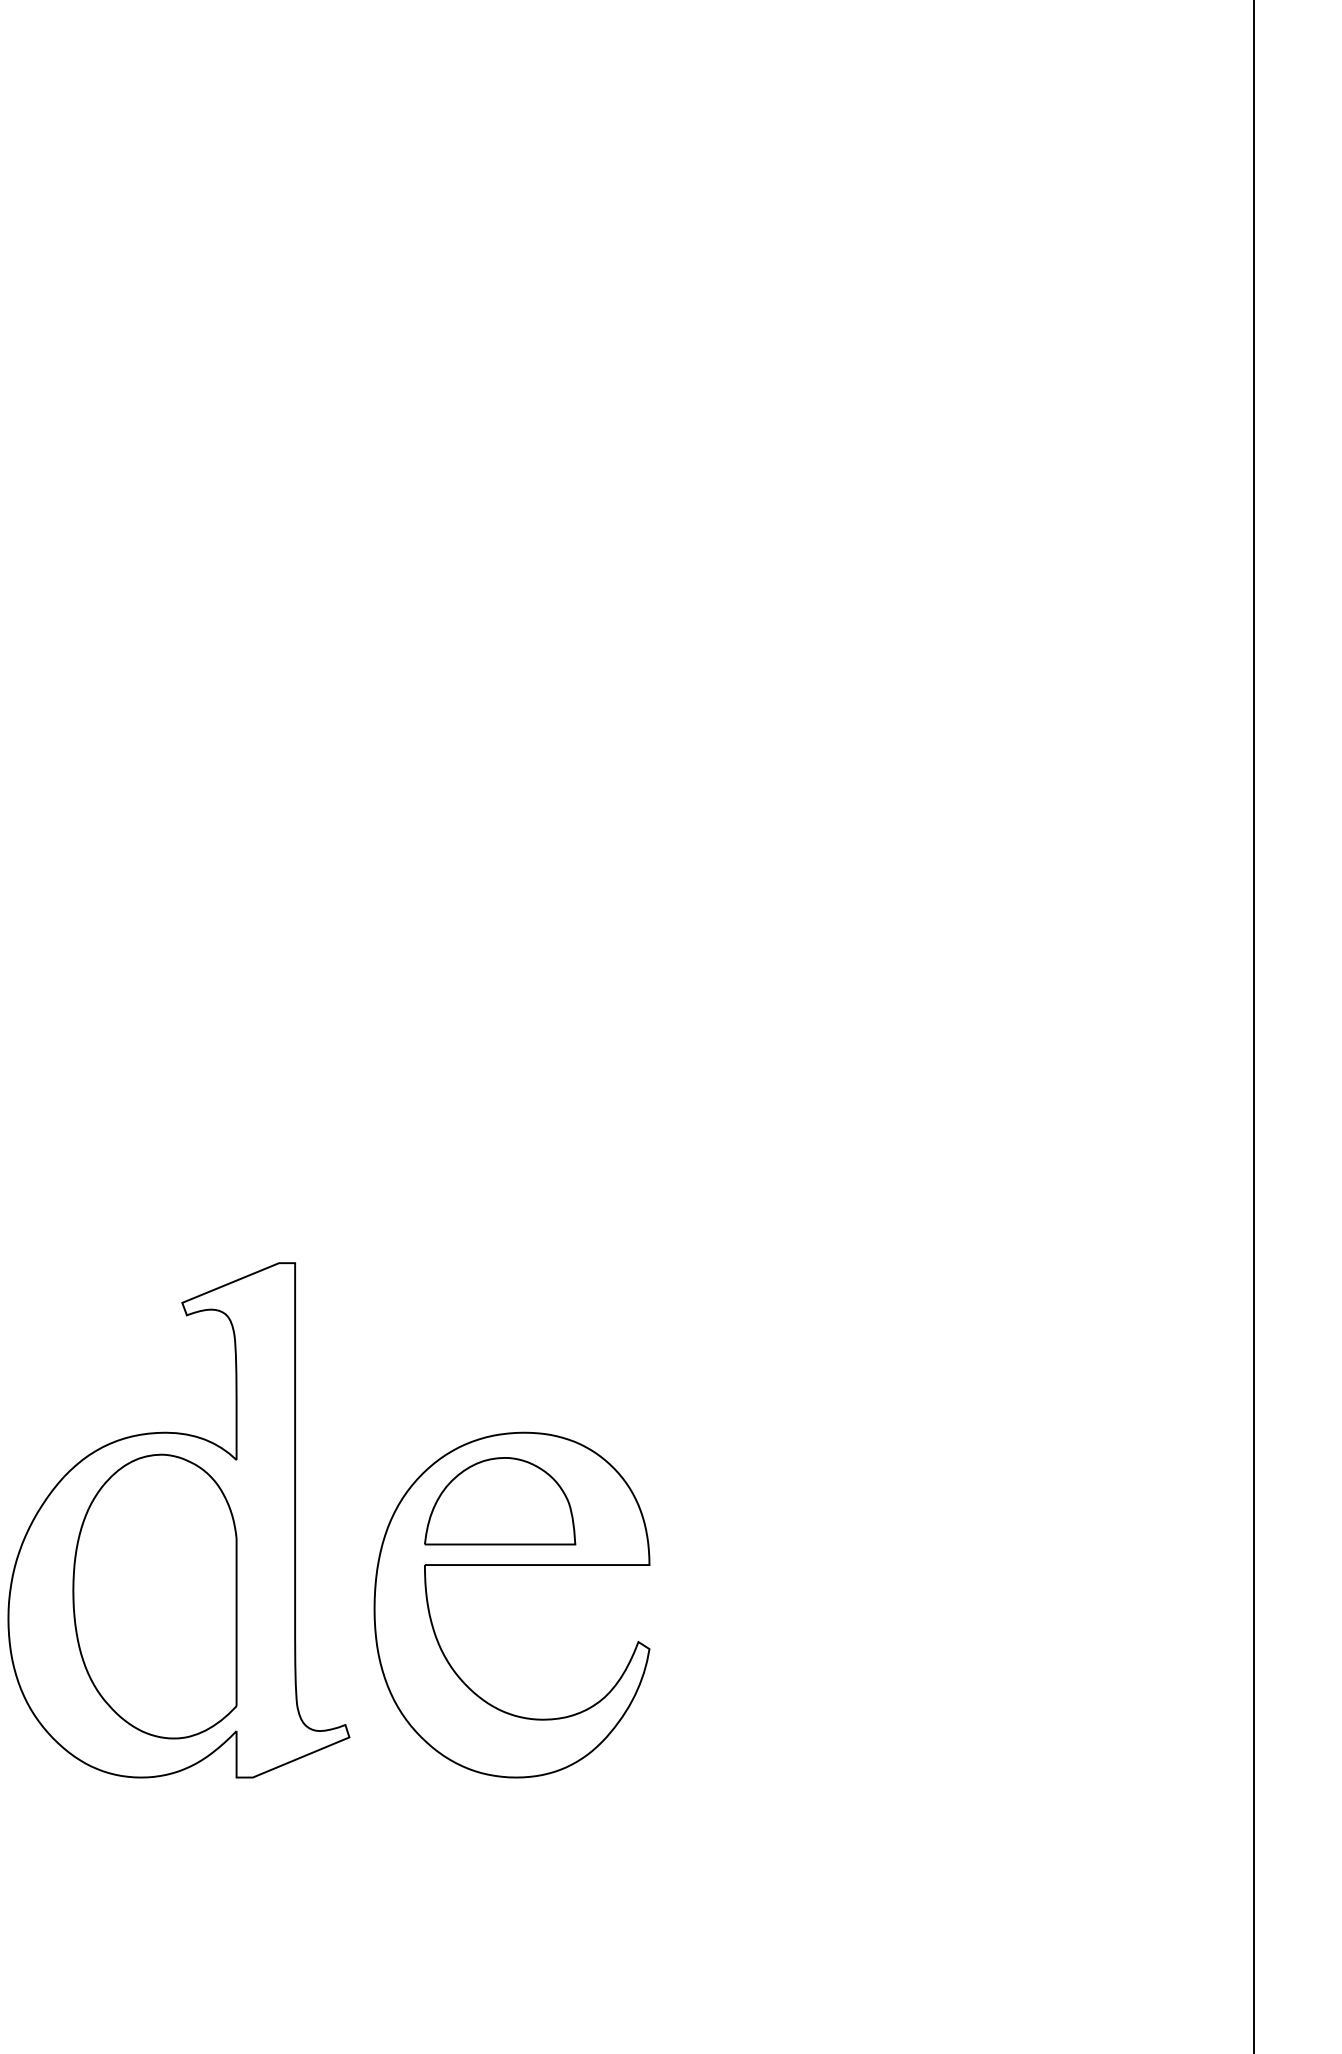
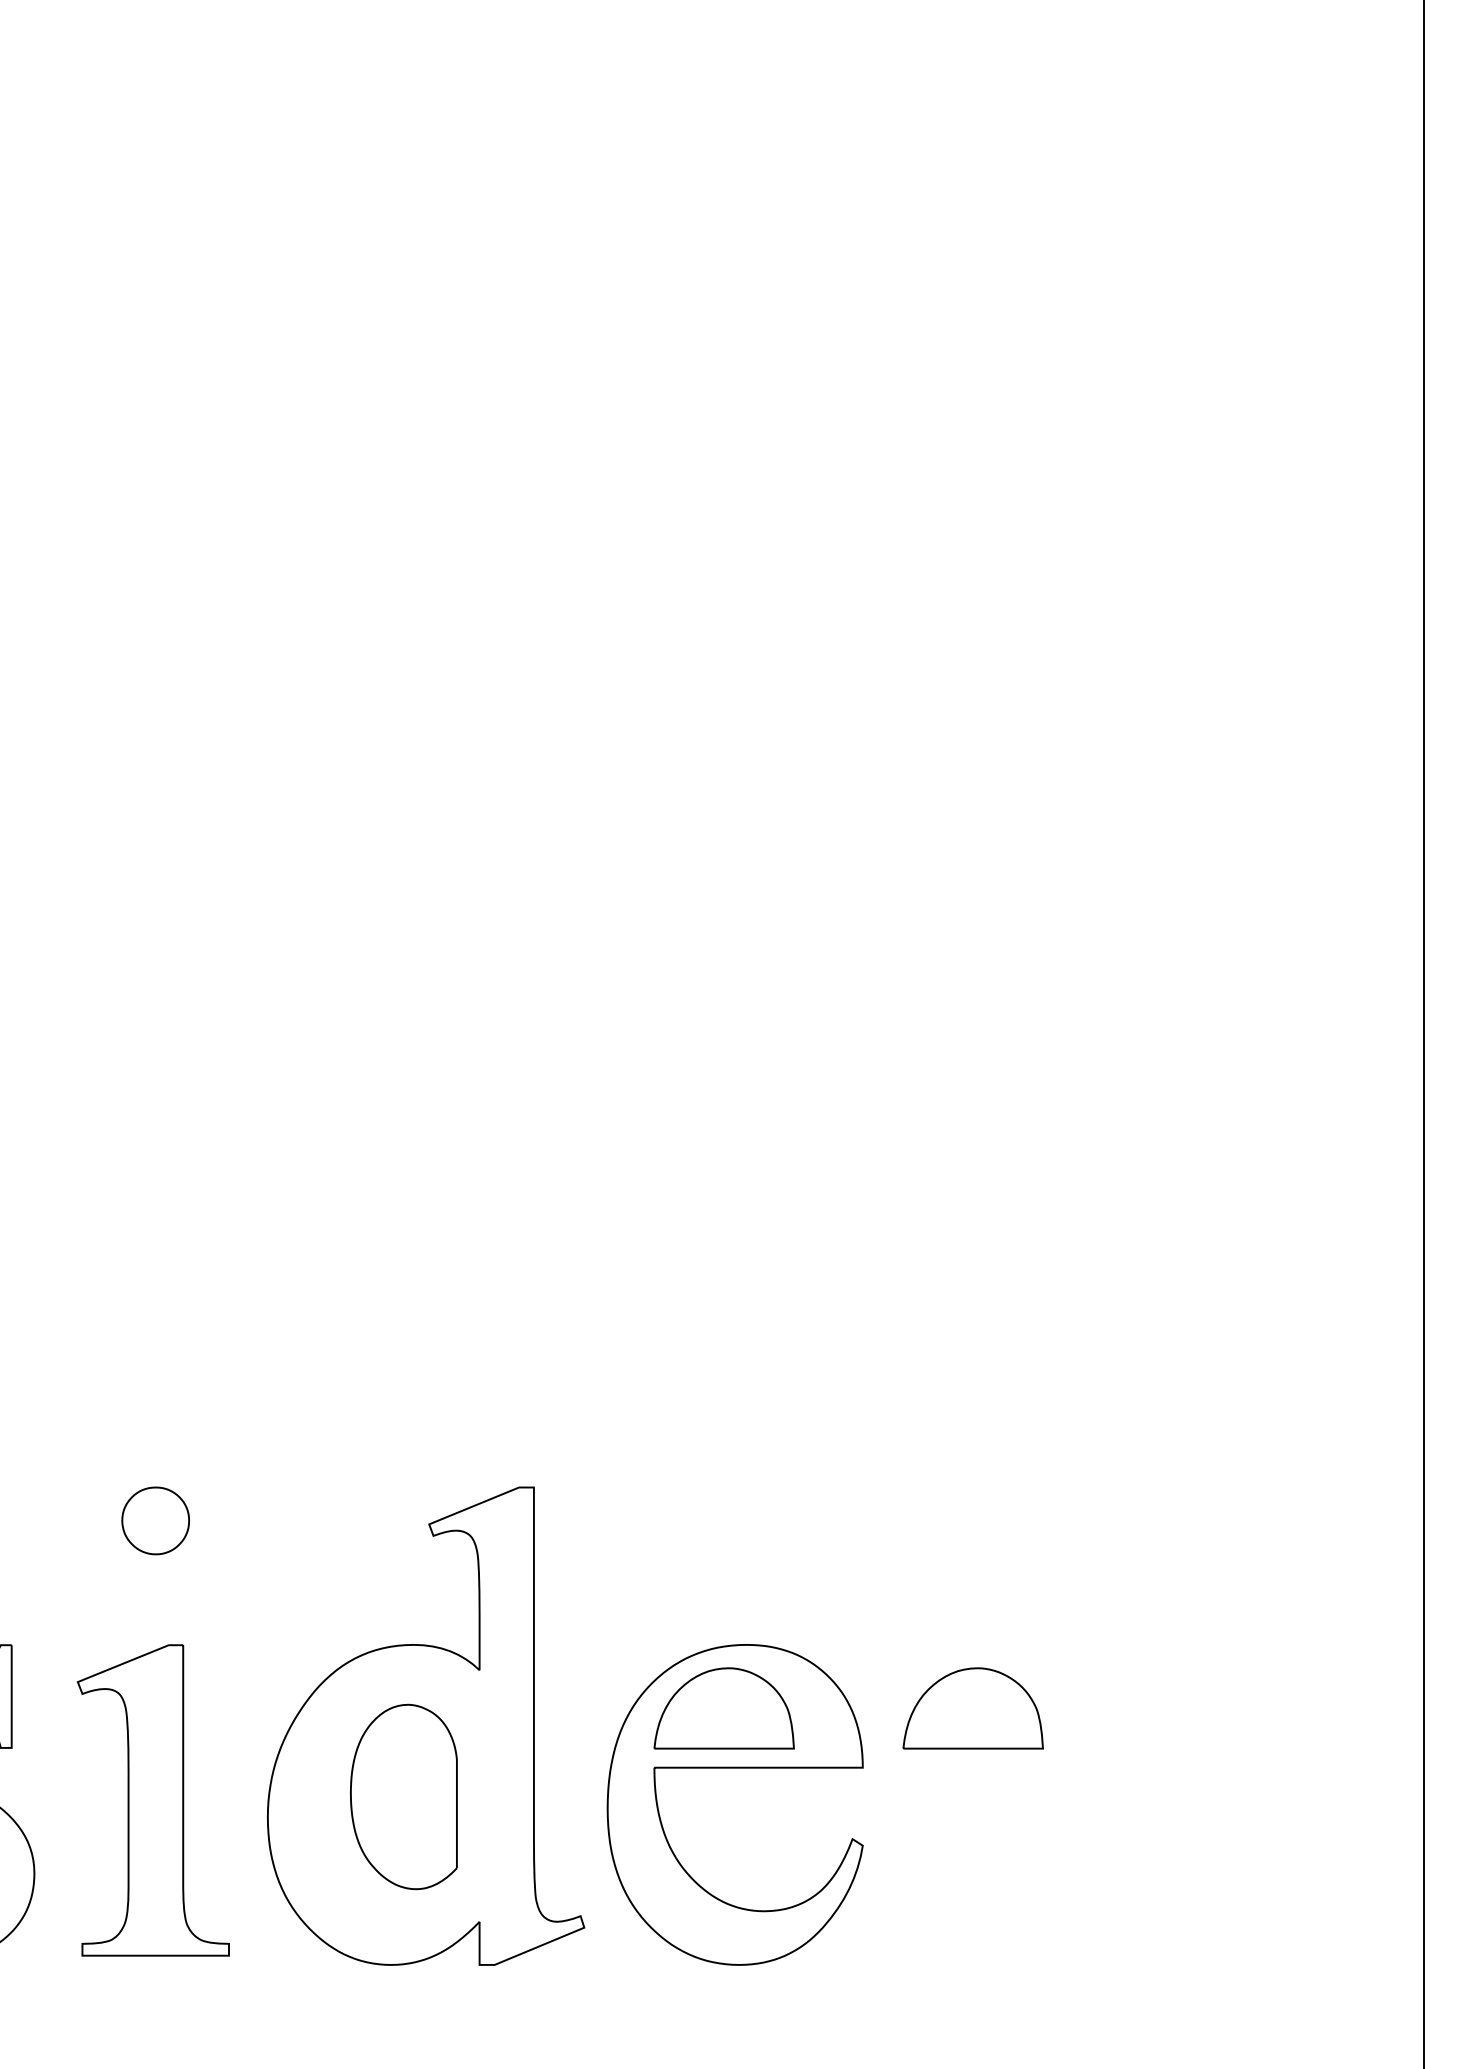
part: (767, 1501) -> (972, 1708), added
part: (154, 1596) -> (403, 1796), size x0.7

